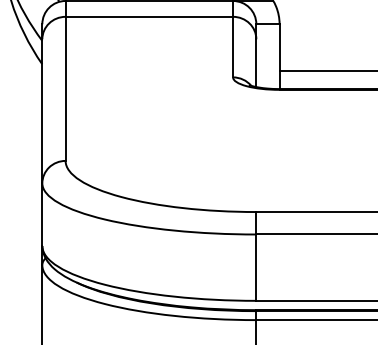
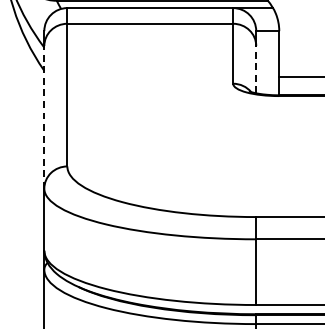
line: (256, 63) -> (256, 69), solid -> dashed
line: (42, 110) -> (44, 116), solid -> dashed

